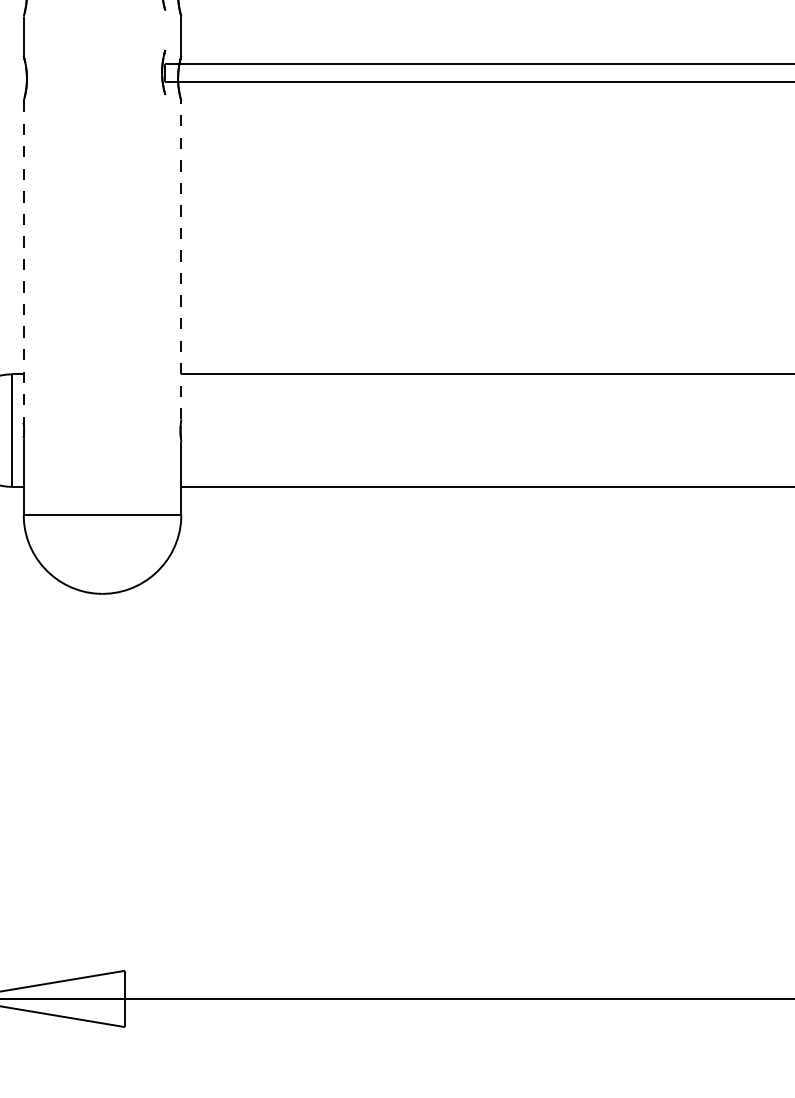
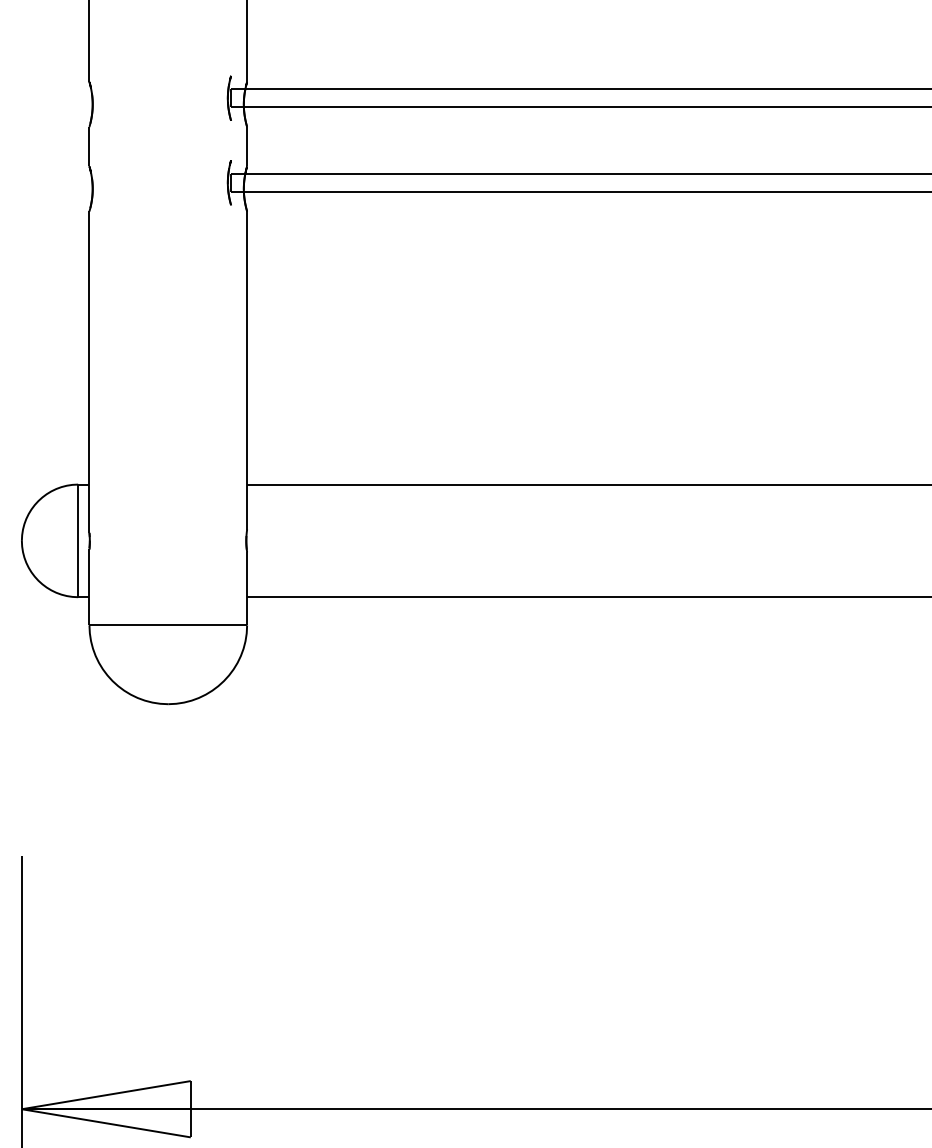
line: (181, 260) -> (247, 370), dashed -> solid
line: (23, 262) -> (89, 372), dashed -> solid

